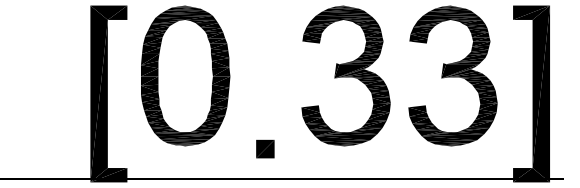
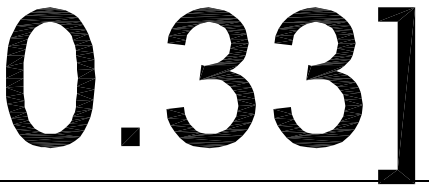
part: (265, 148) -> (130, 136), moved

